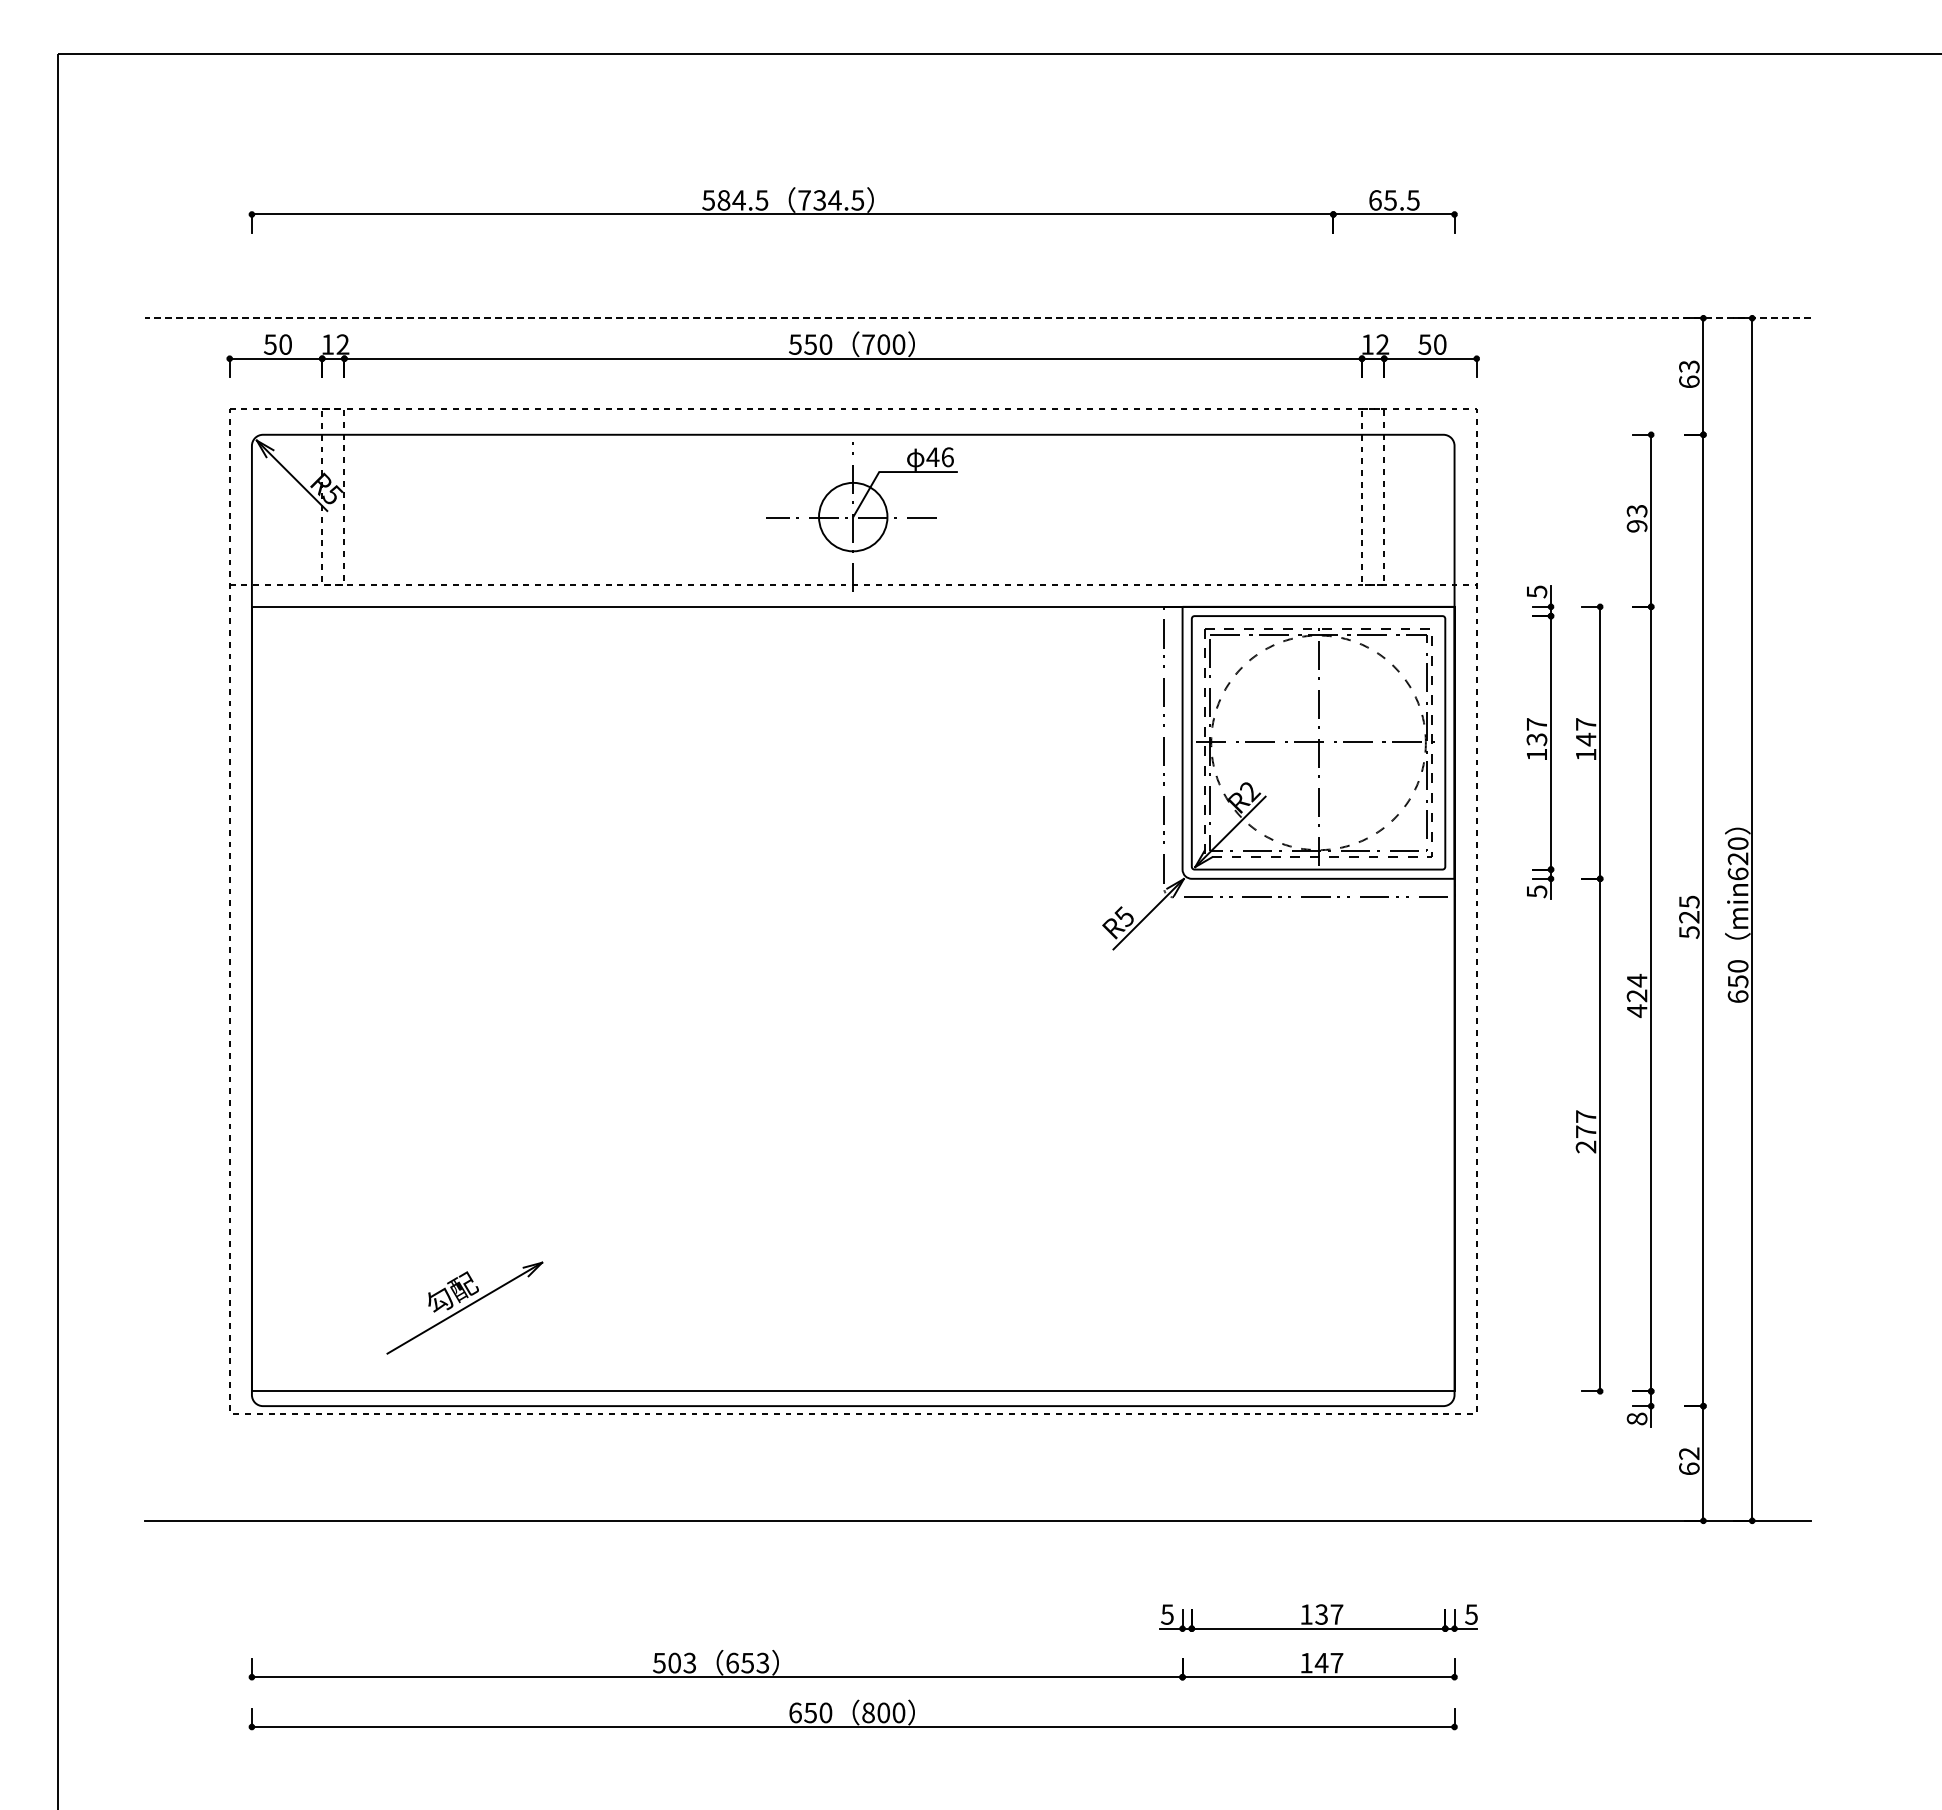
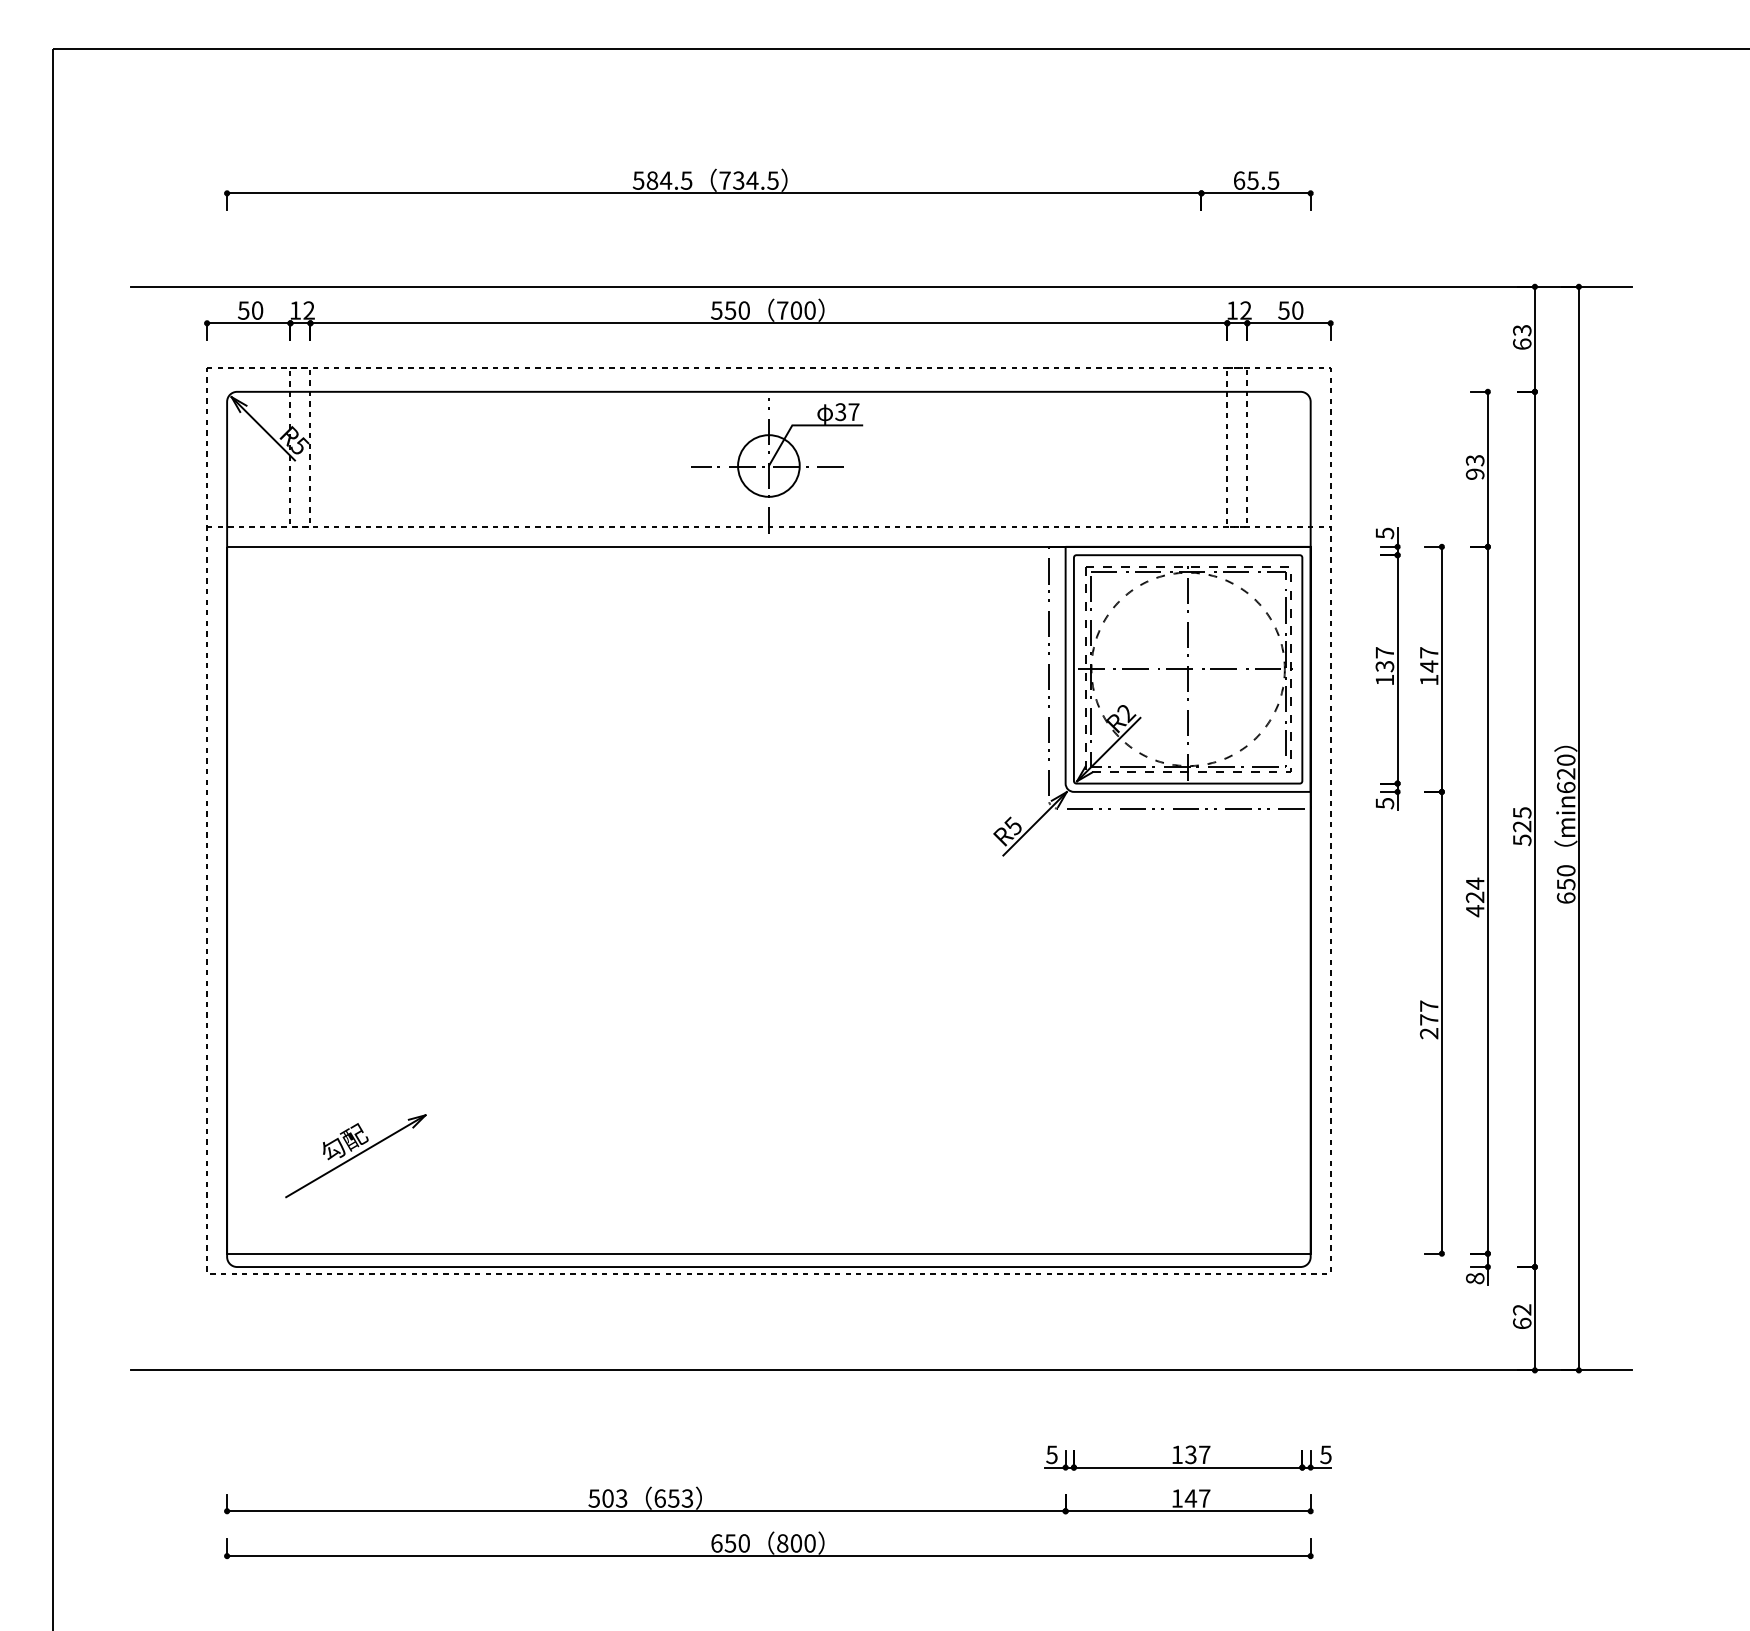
line: (978, 318) -> (881, 287), dashed -> solid
text: (939, 457) -> (846, 412), 46 -> 37
part: (464, 1307) -> (355, 1155), moved

